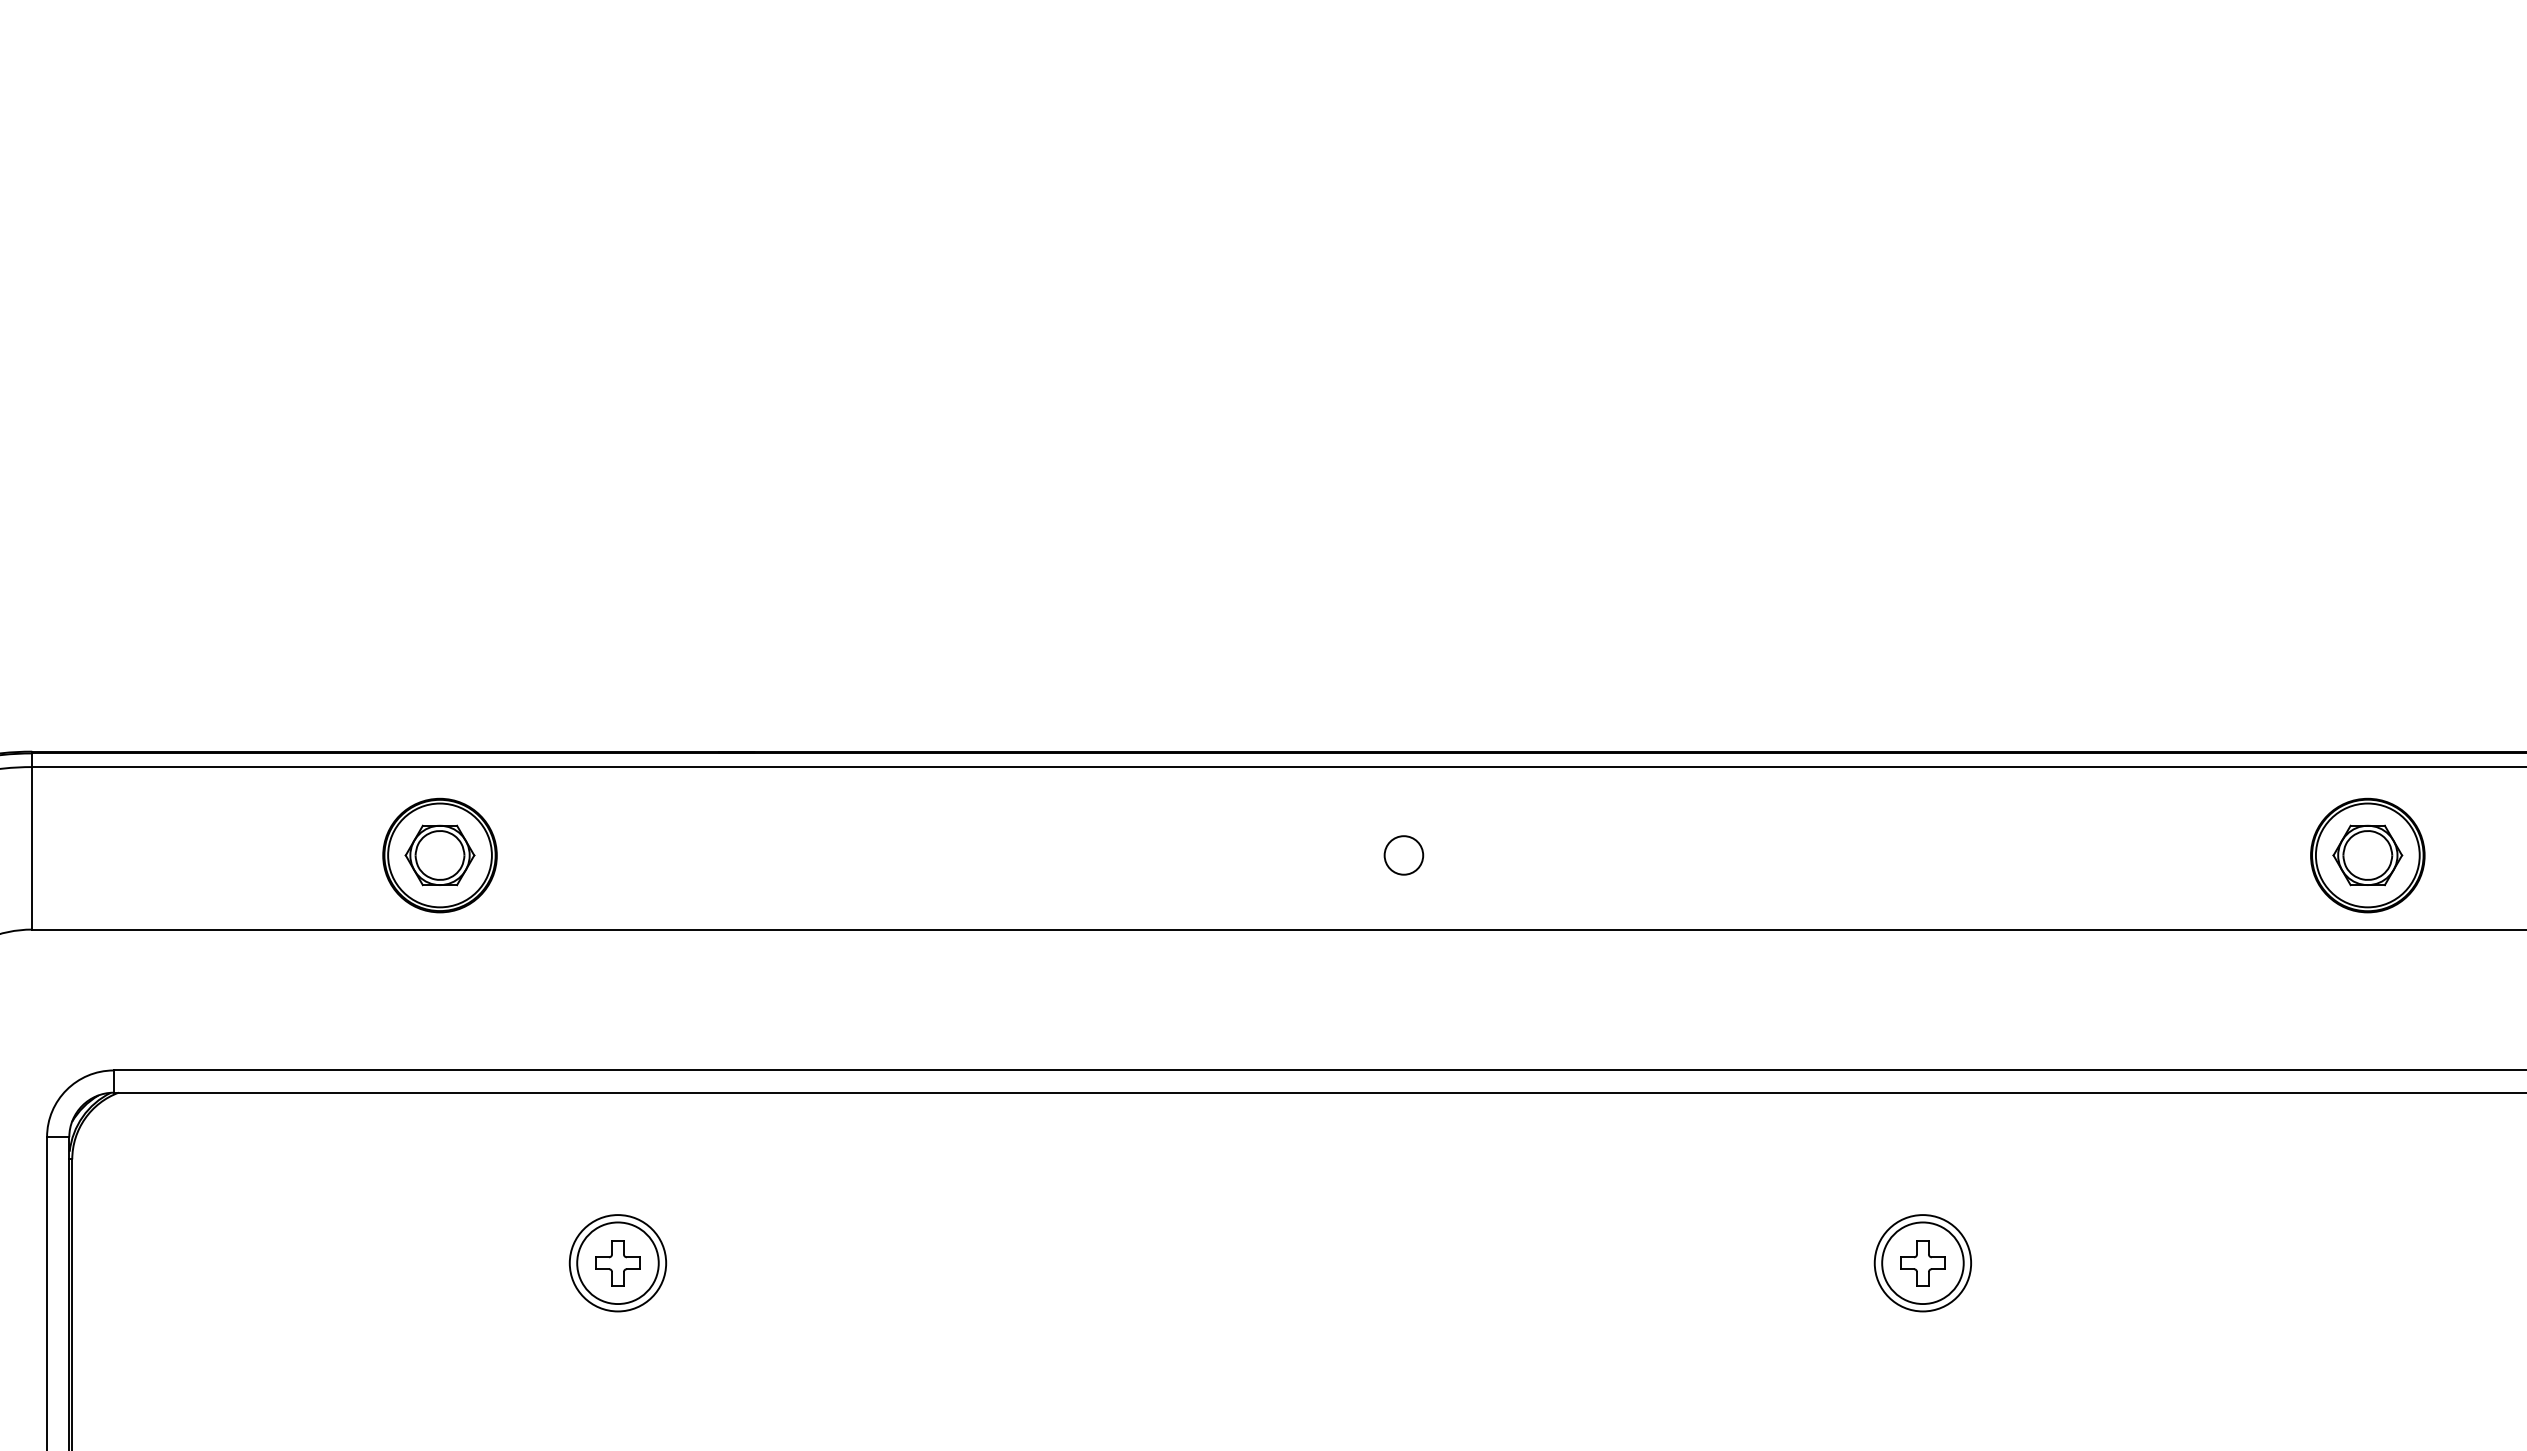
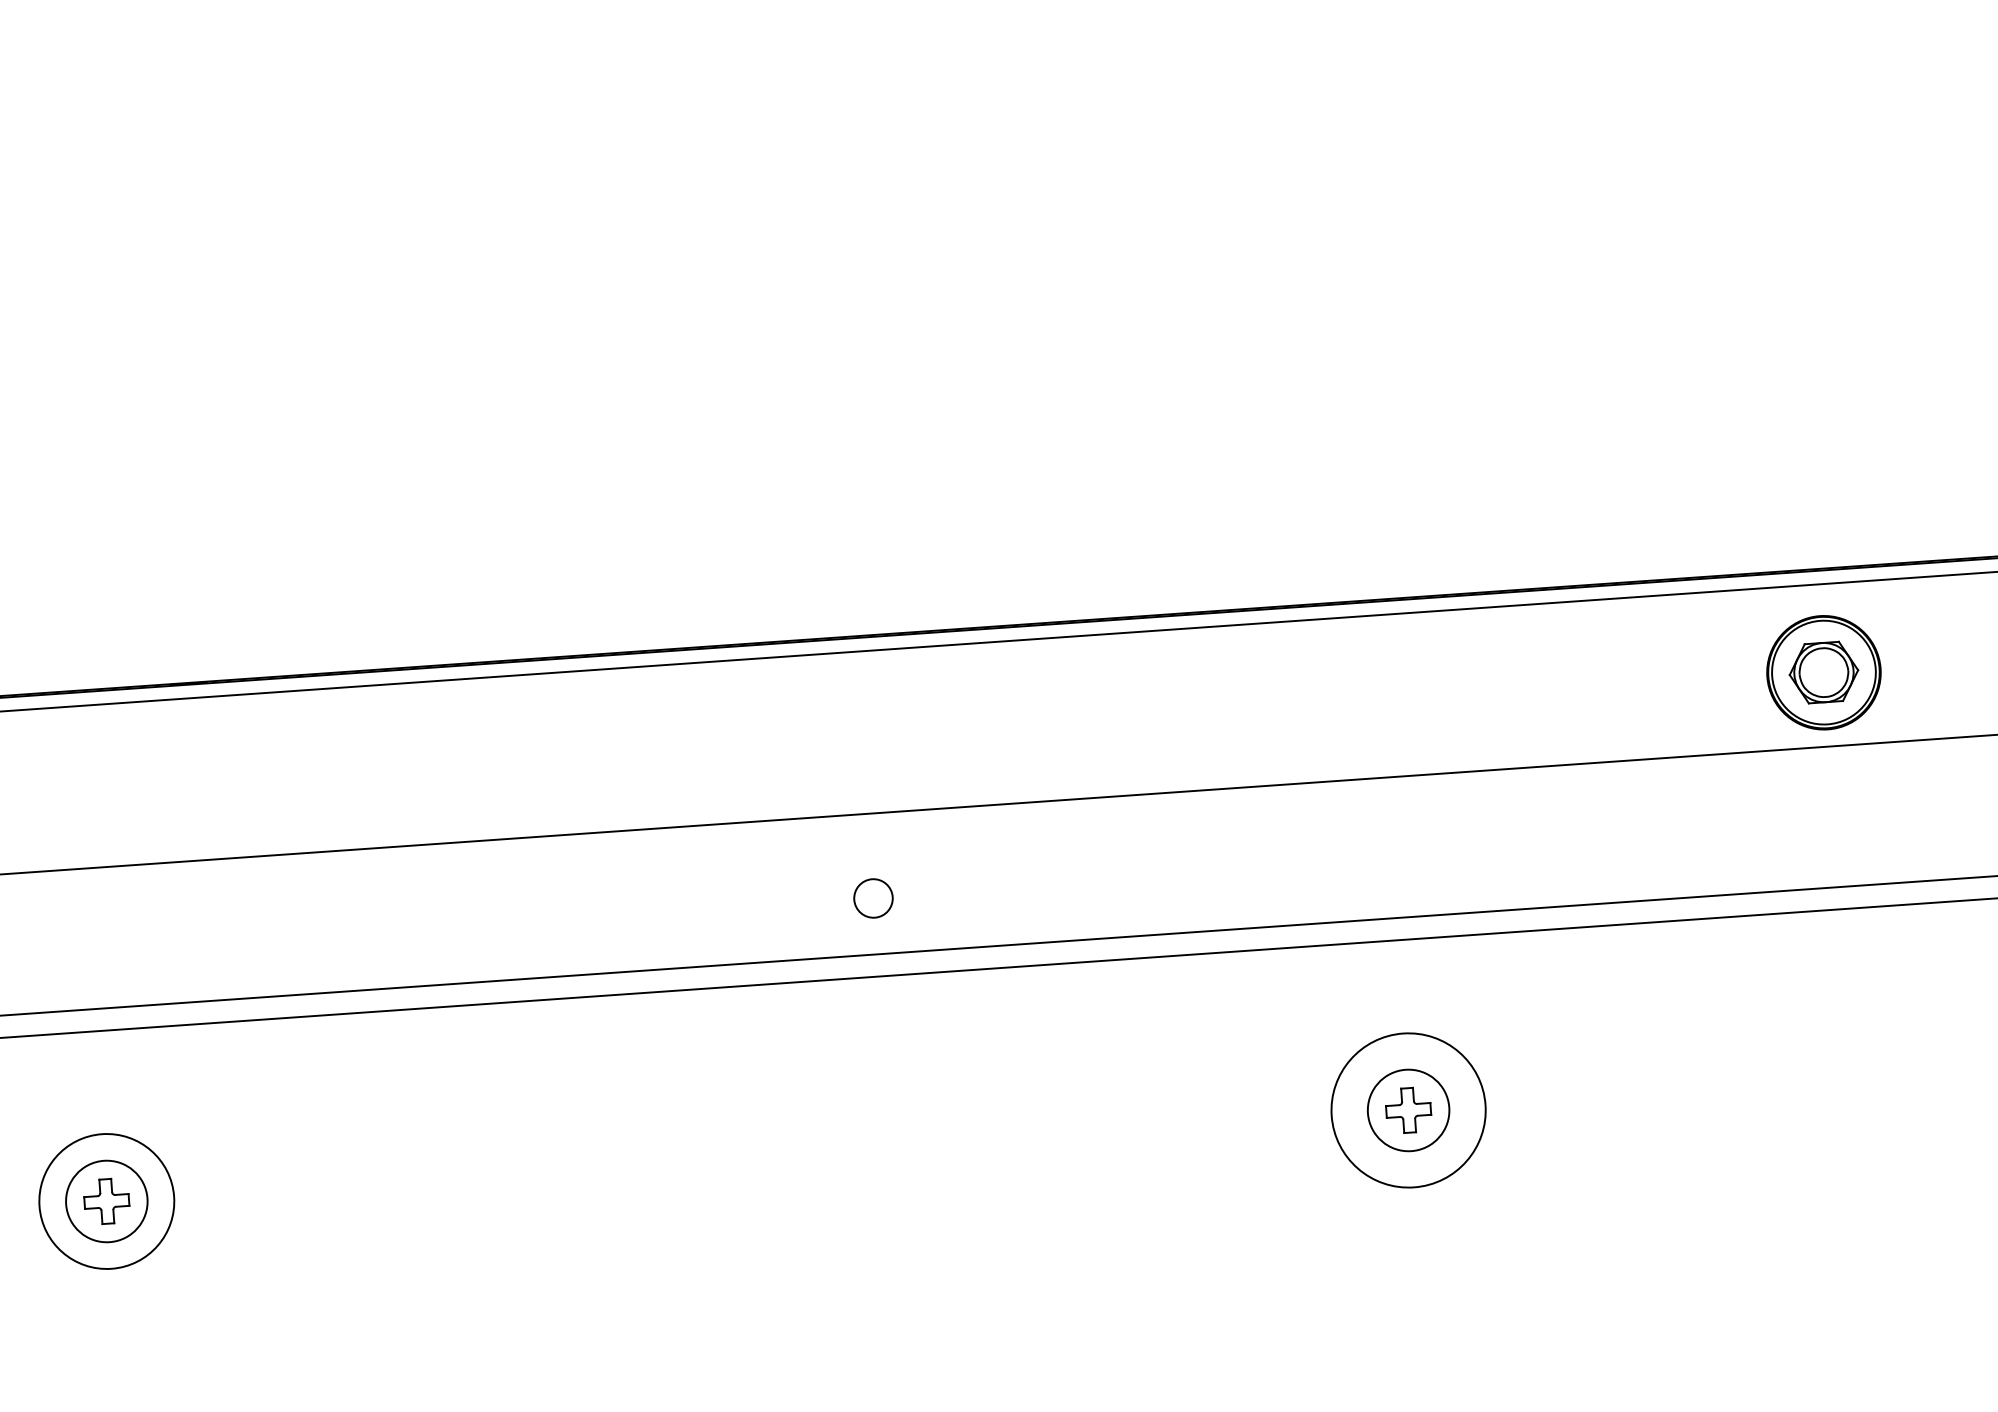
circle: (1403, 855) -> (873, 898), moved
circle: (617, 1263) -> (106, 1201), size x1.4
circle: (1922, 1263) -> (1408, 1110), size x1.6

